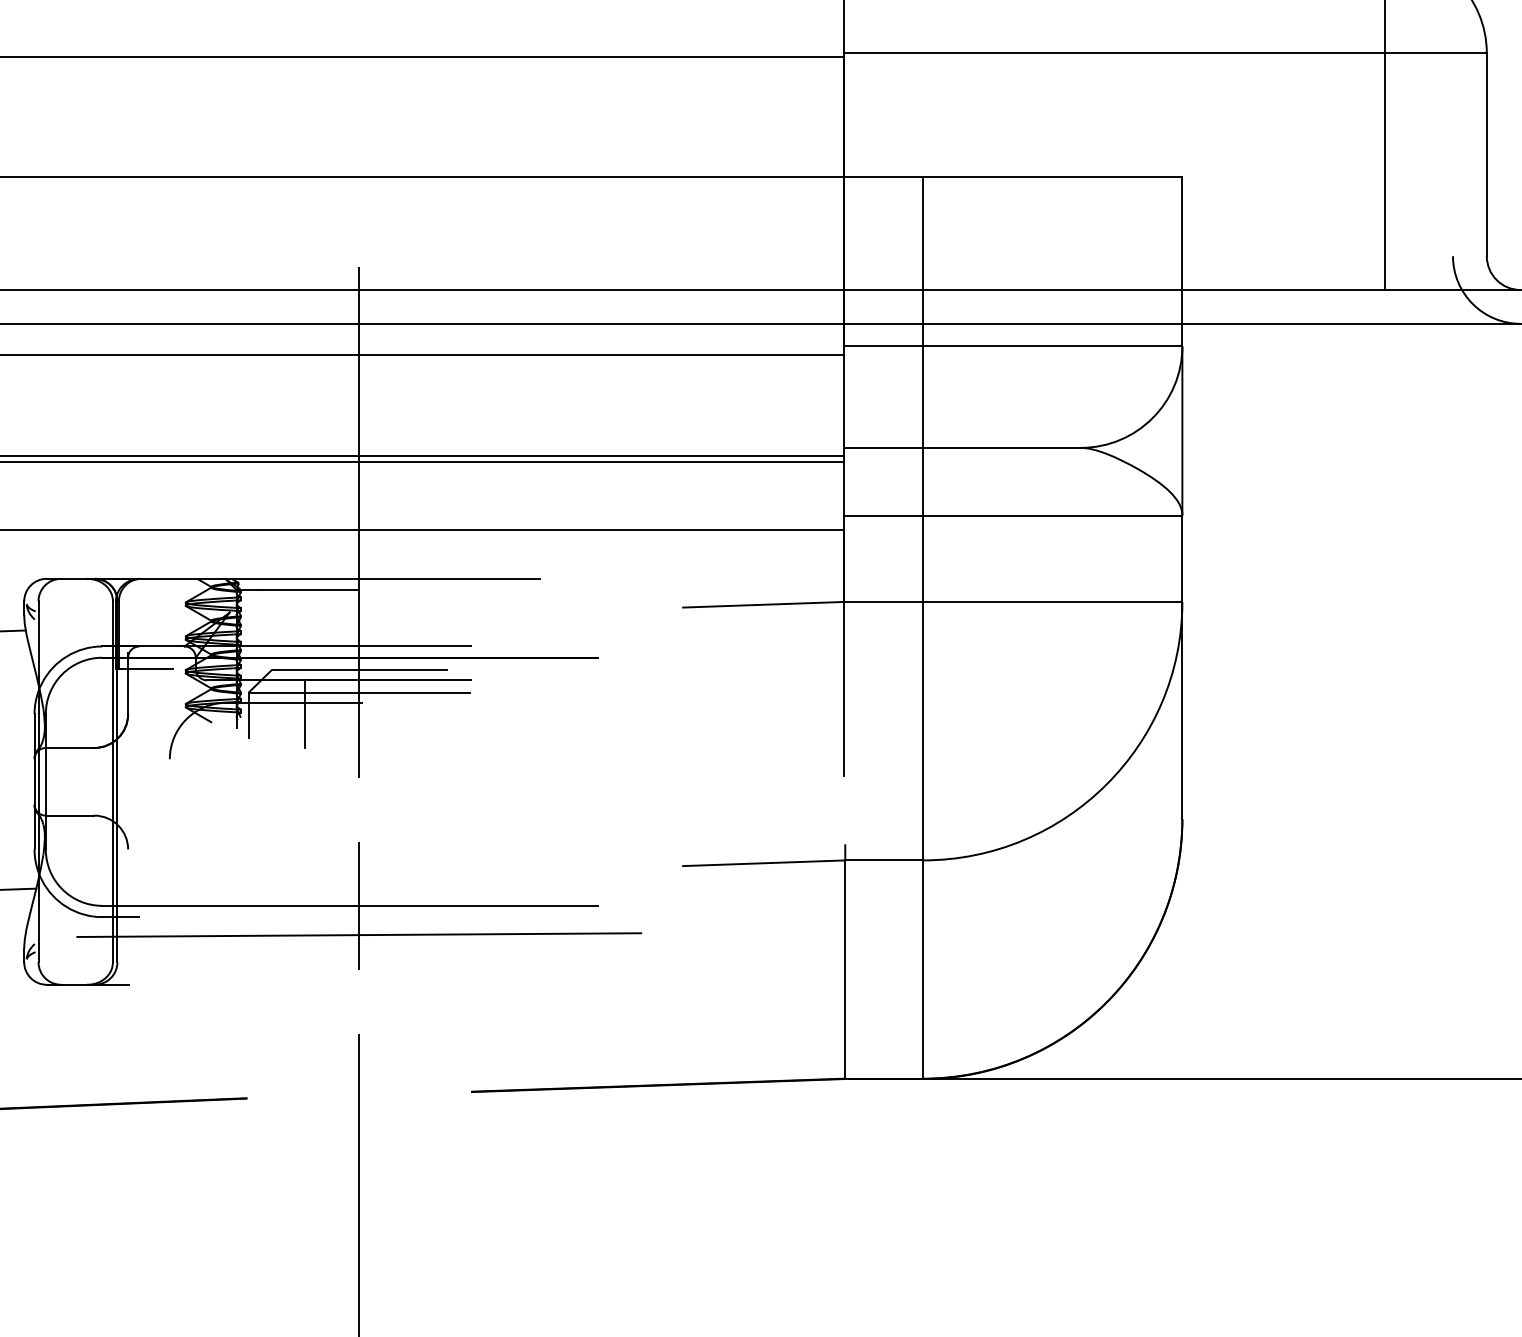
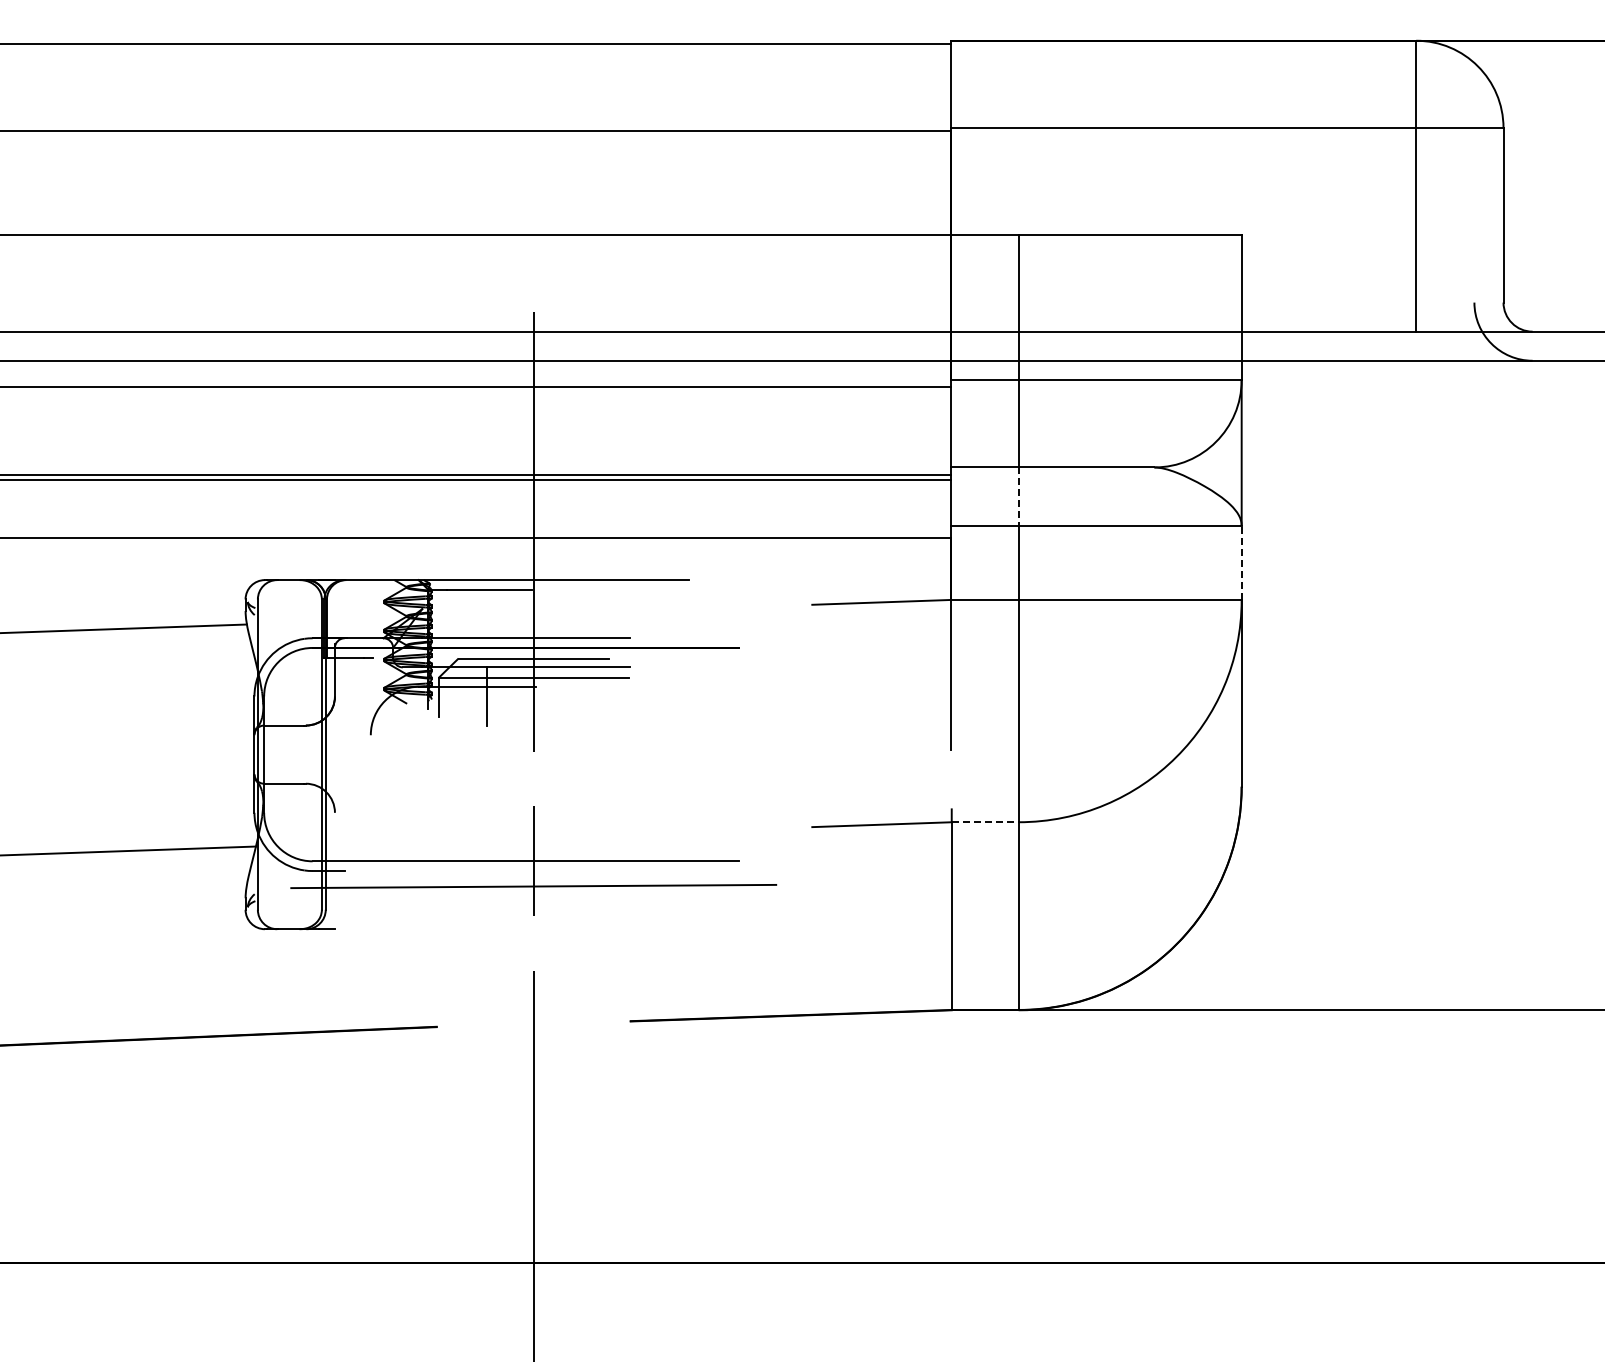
line: (922, 482) -> (1018, 497), solid -> dashed
line: (1182, 558) -> (1241, 562), solid -> dashed
line: (884, 860) -> (985, 822), solid -> dashed

